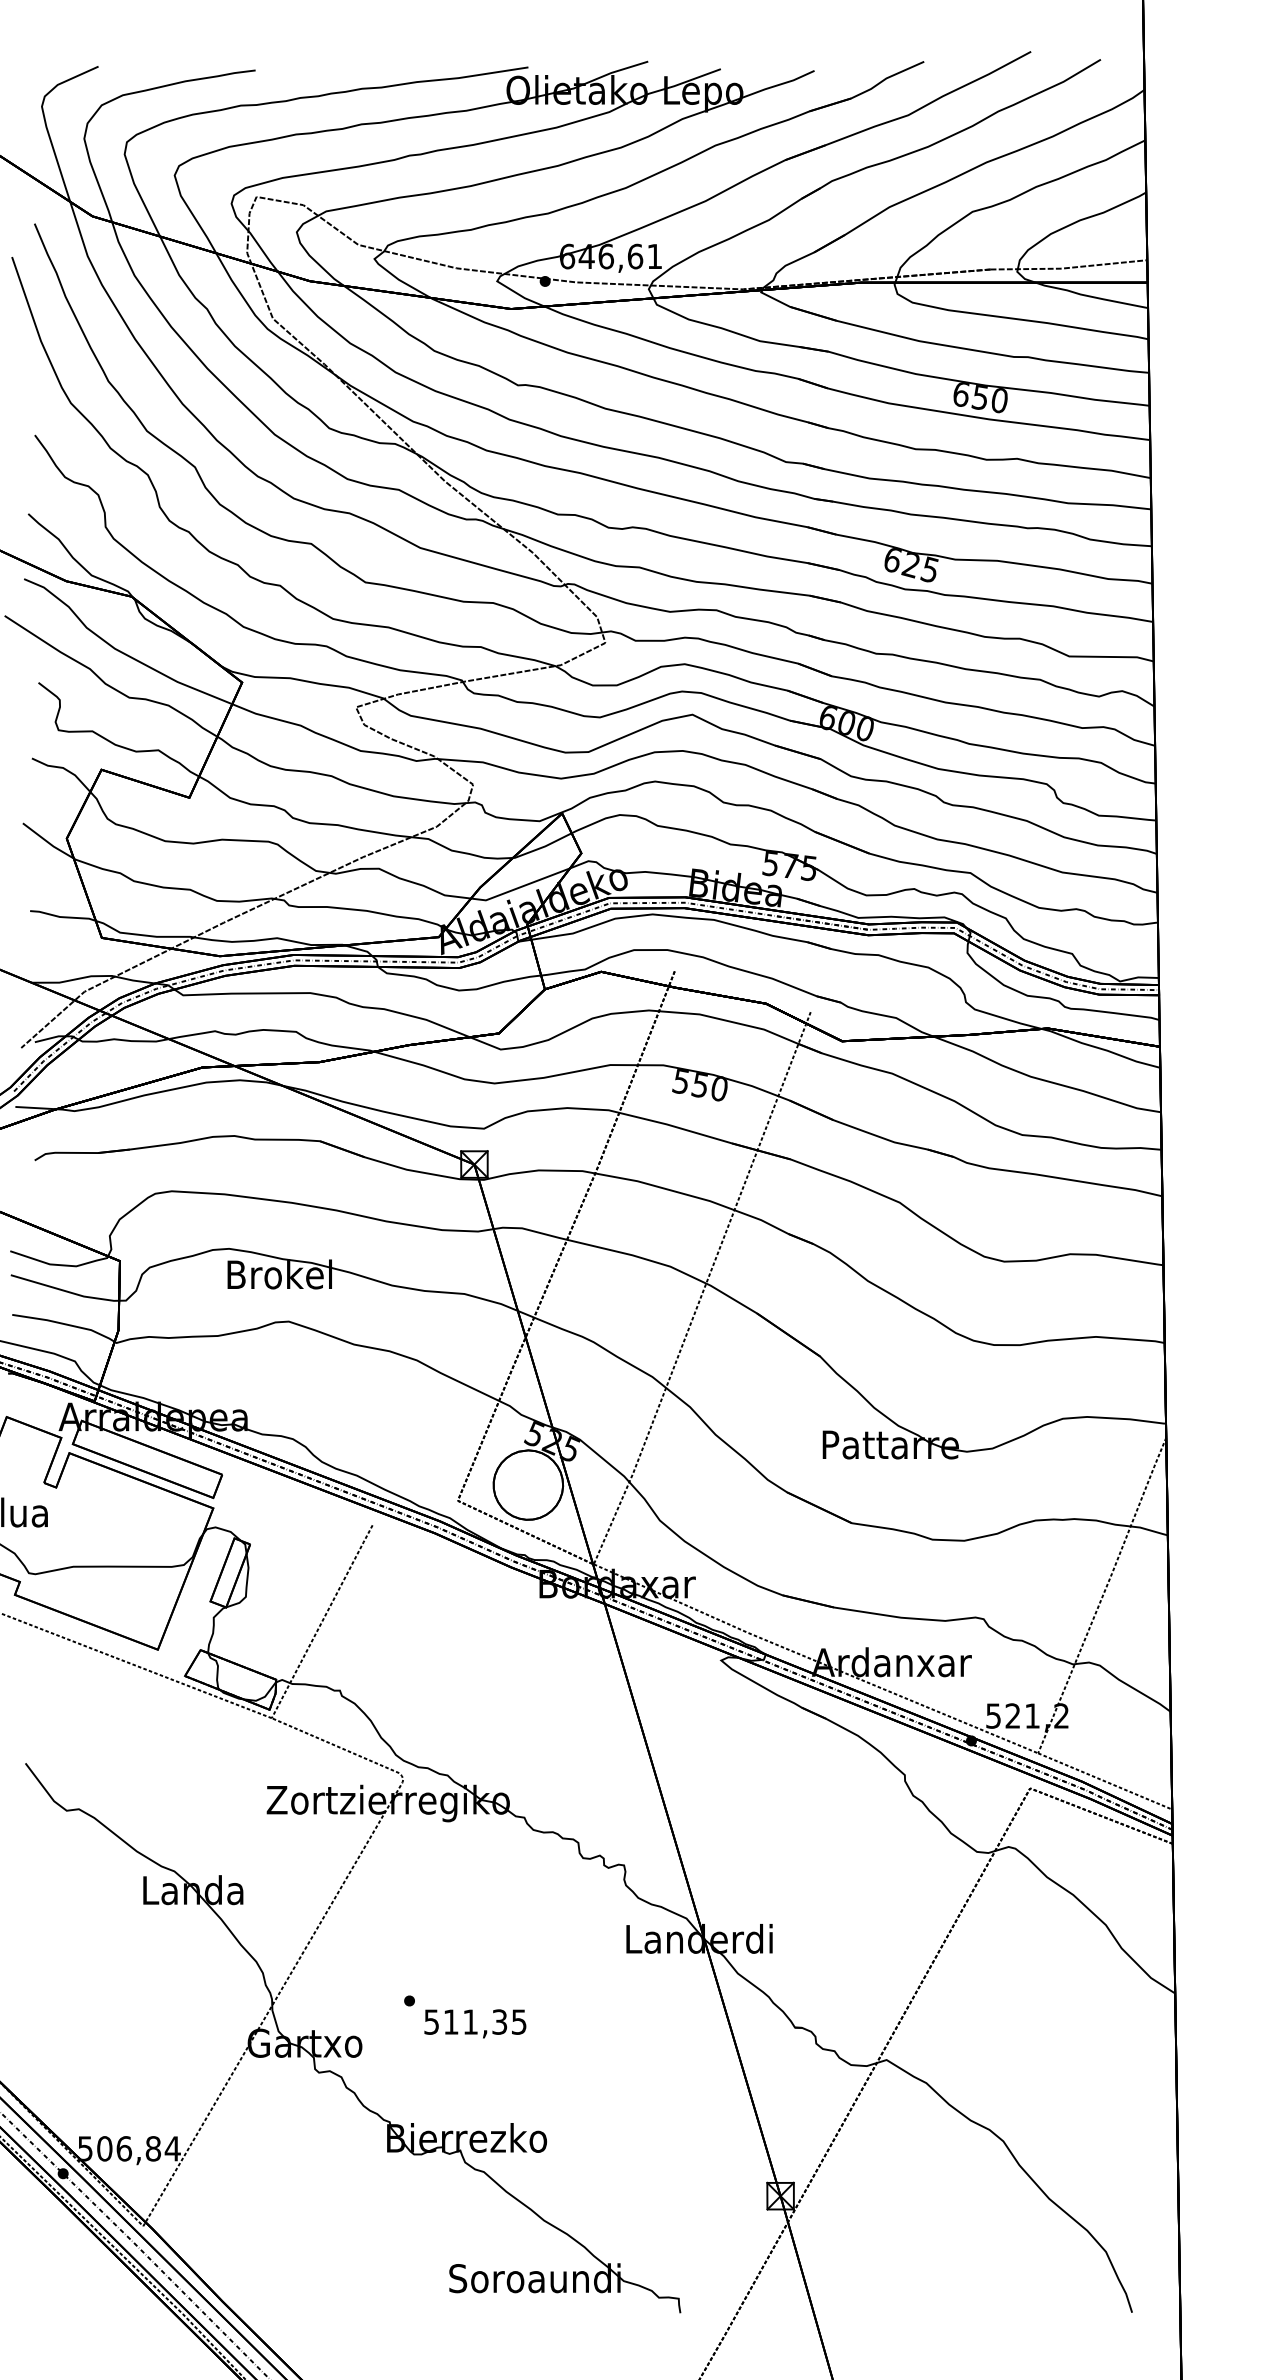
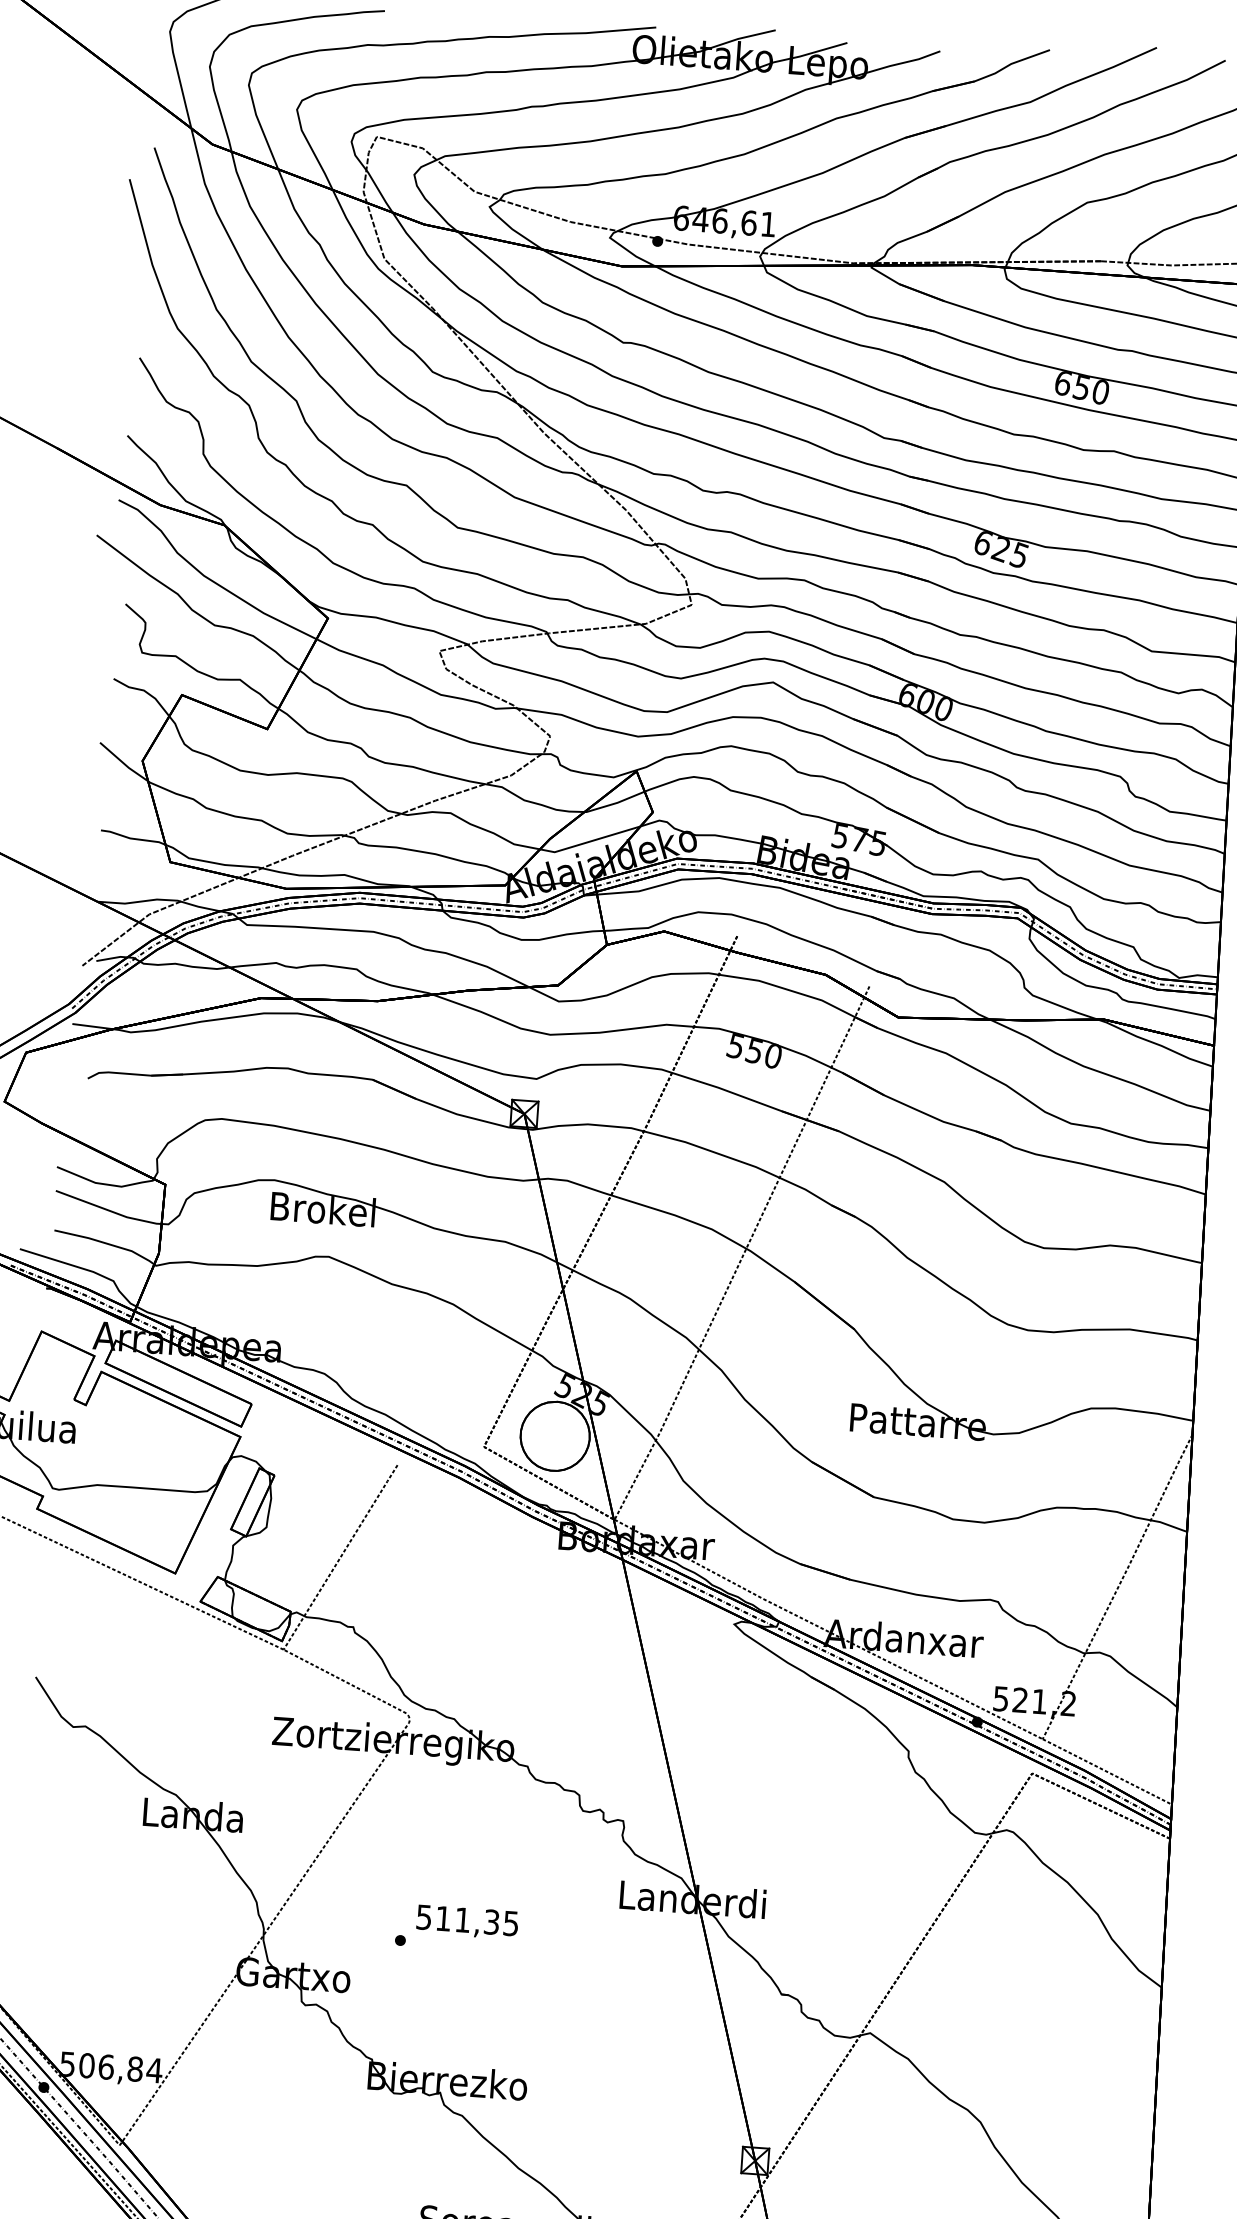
text: (475, 2023) -> (467, 1921), moved

